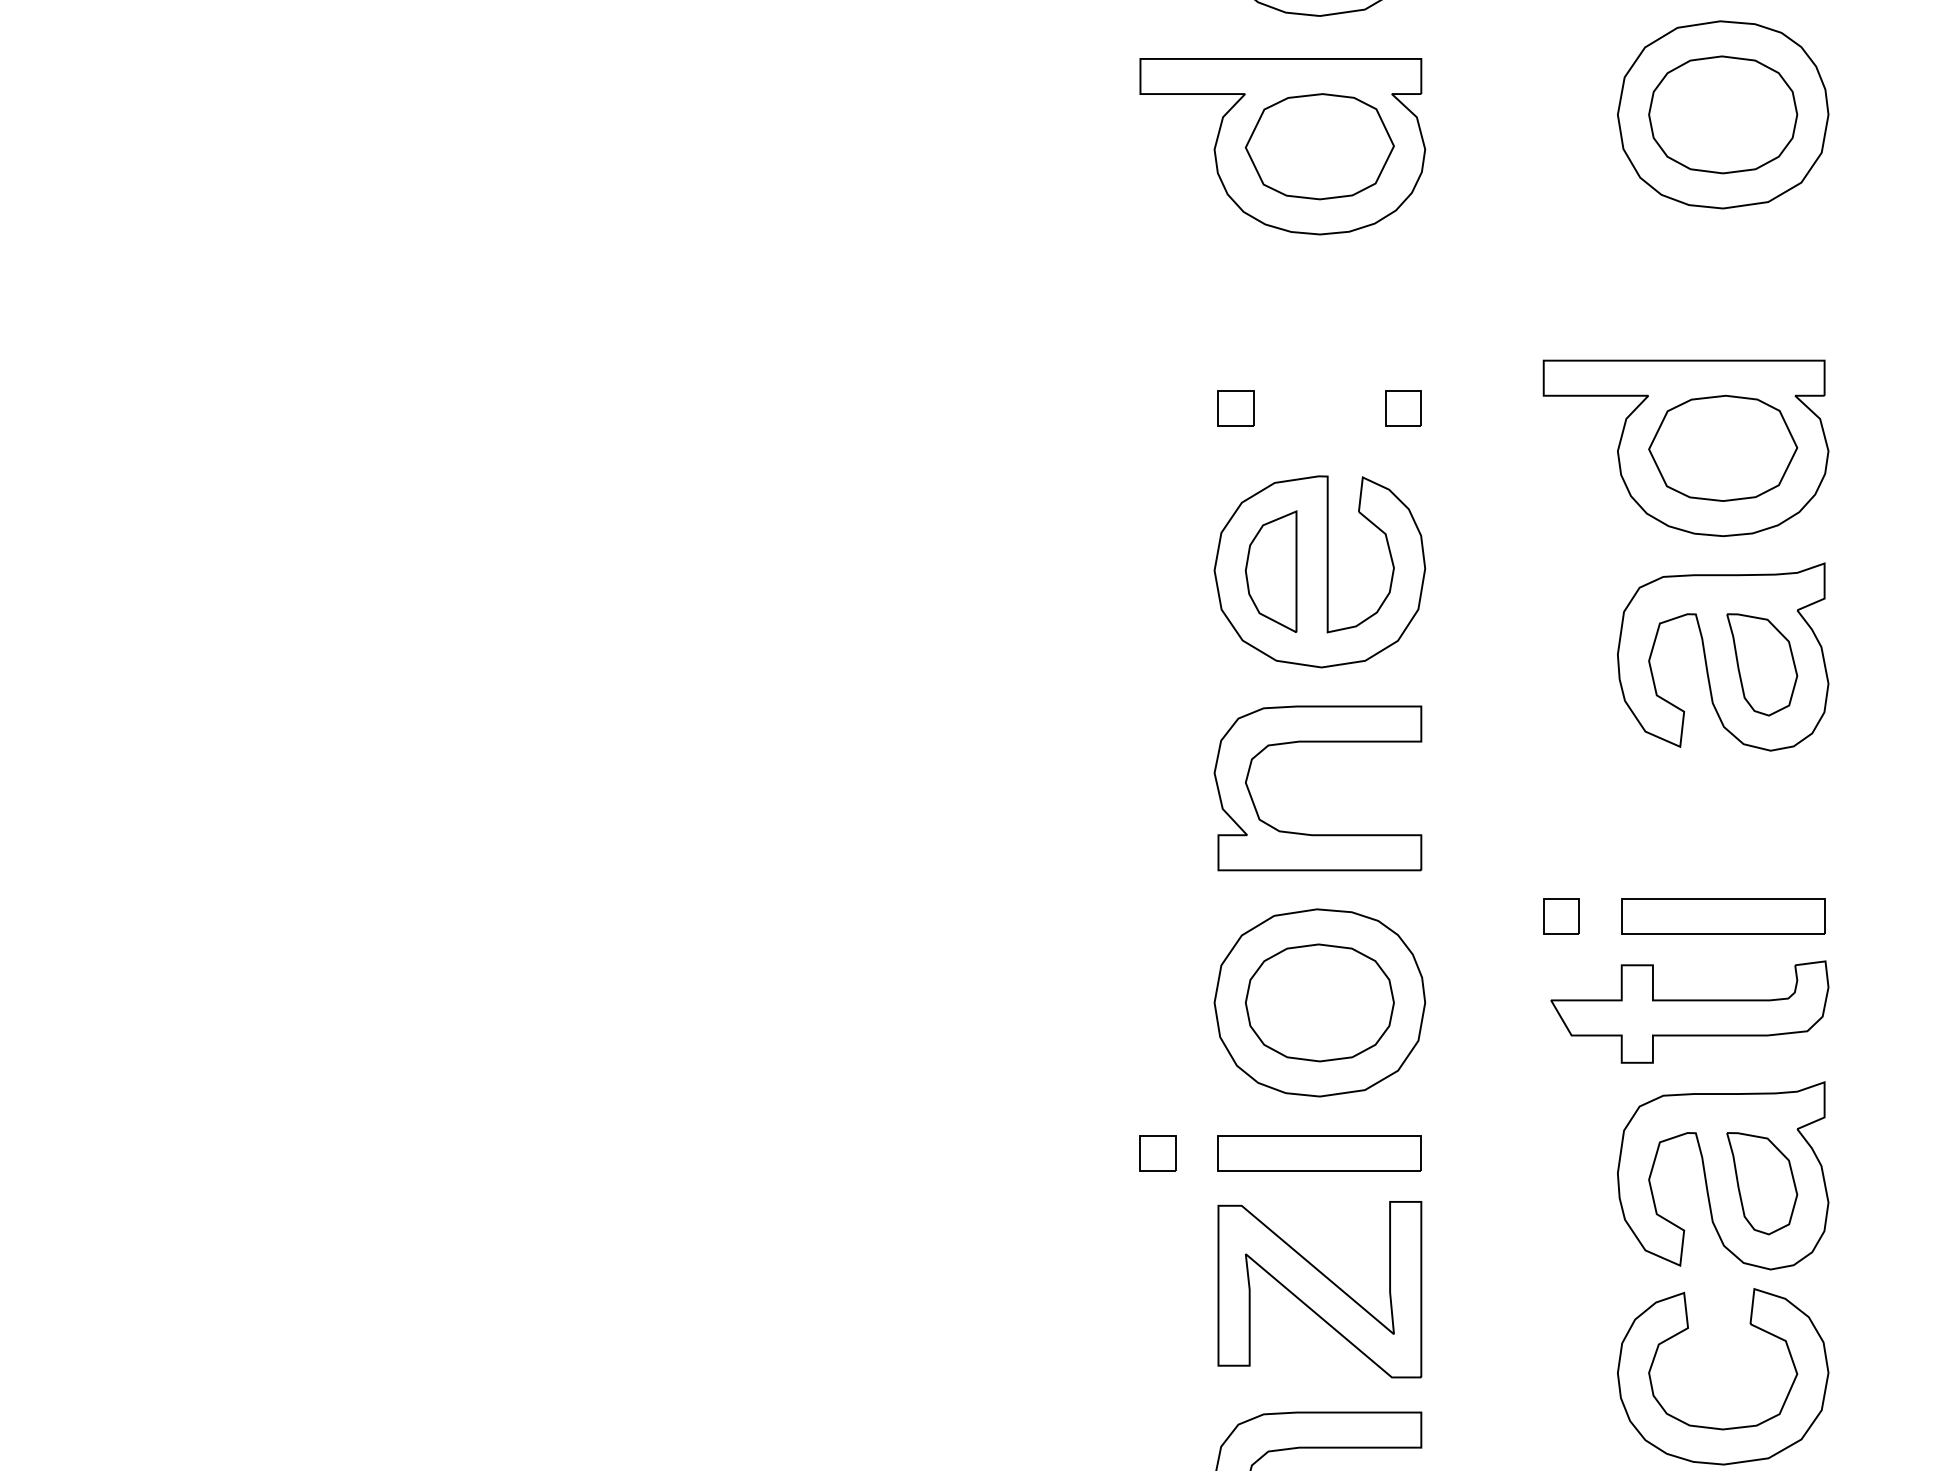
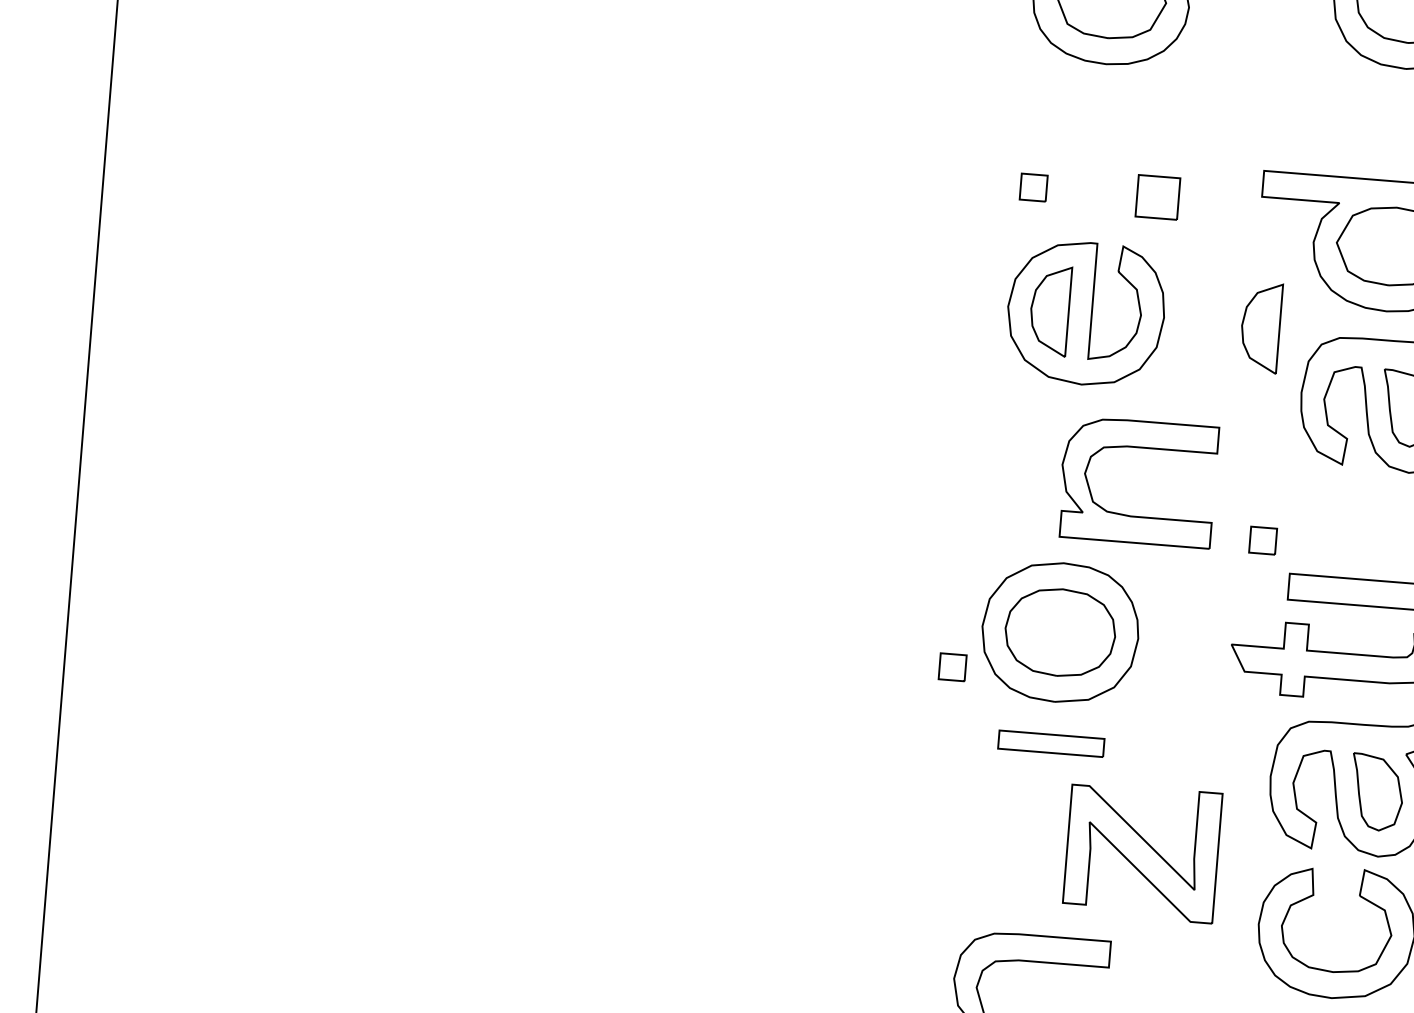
part: (1403, 408) -> (1157, 197), size x1.6
part: (1555, 571) -> (1260, 327), added
part: (1308, 833) -> (1128, 514), moved
part: (1561, 916) -> (1263, 540), moved
part: (1157, 1153) -> (952, 667), moved
part: (1319, 1153) -> (1051, 743), size x0.7
part: (1319, 1289) -> (1142, 852), moved

